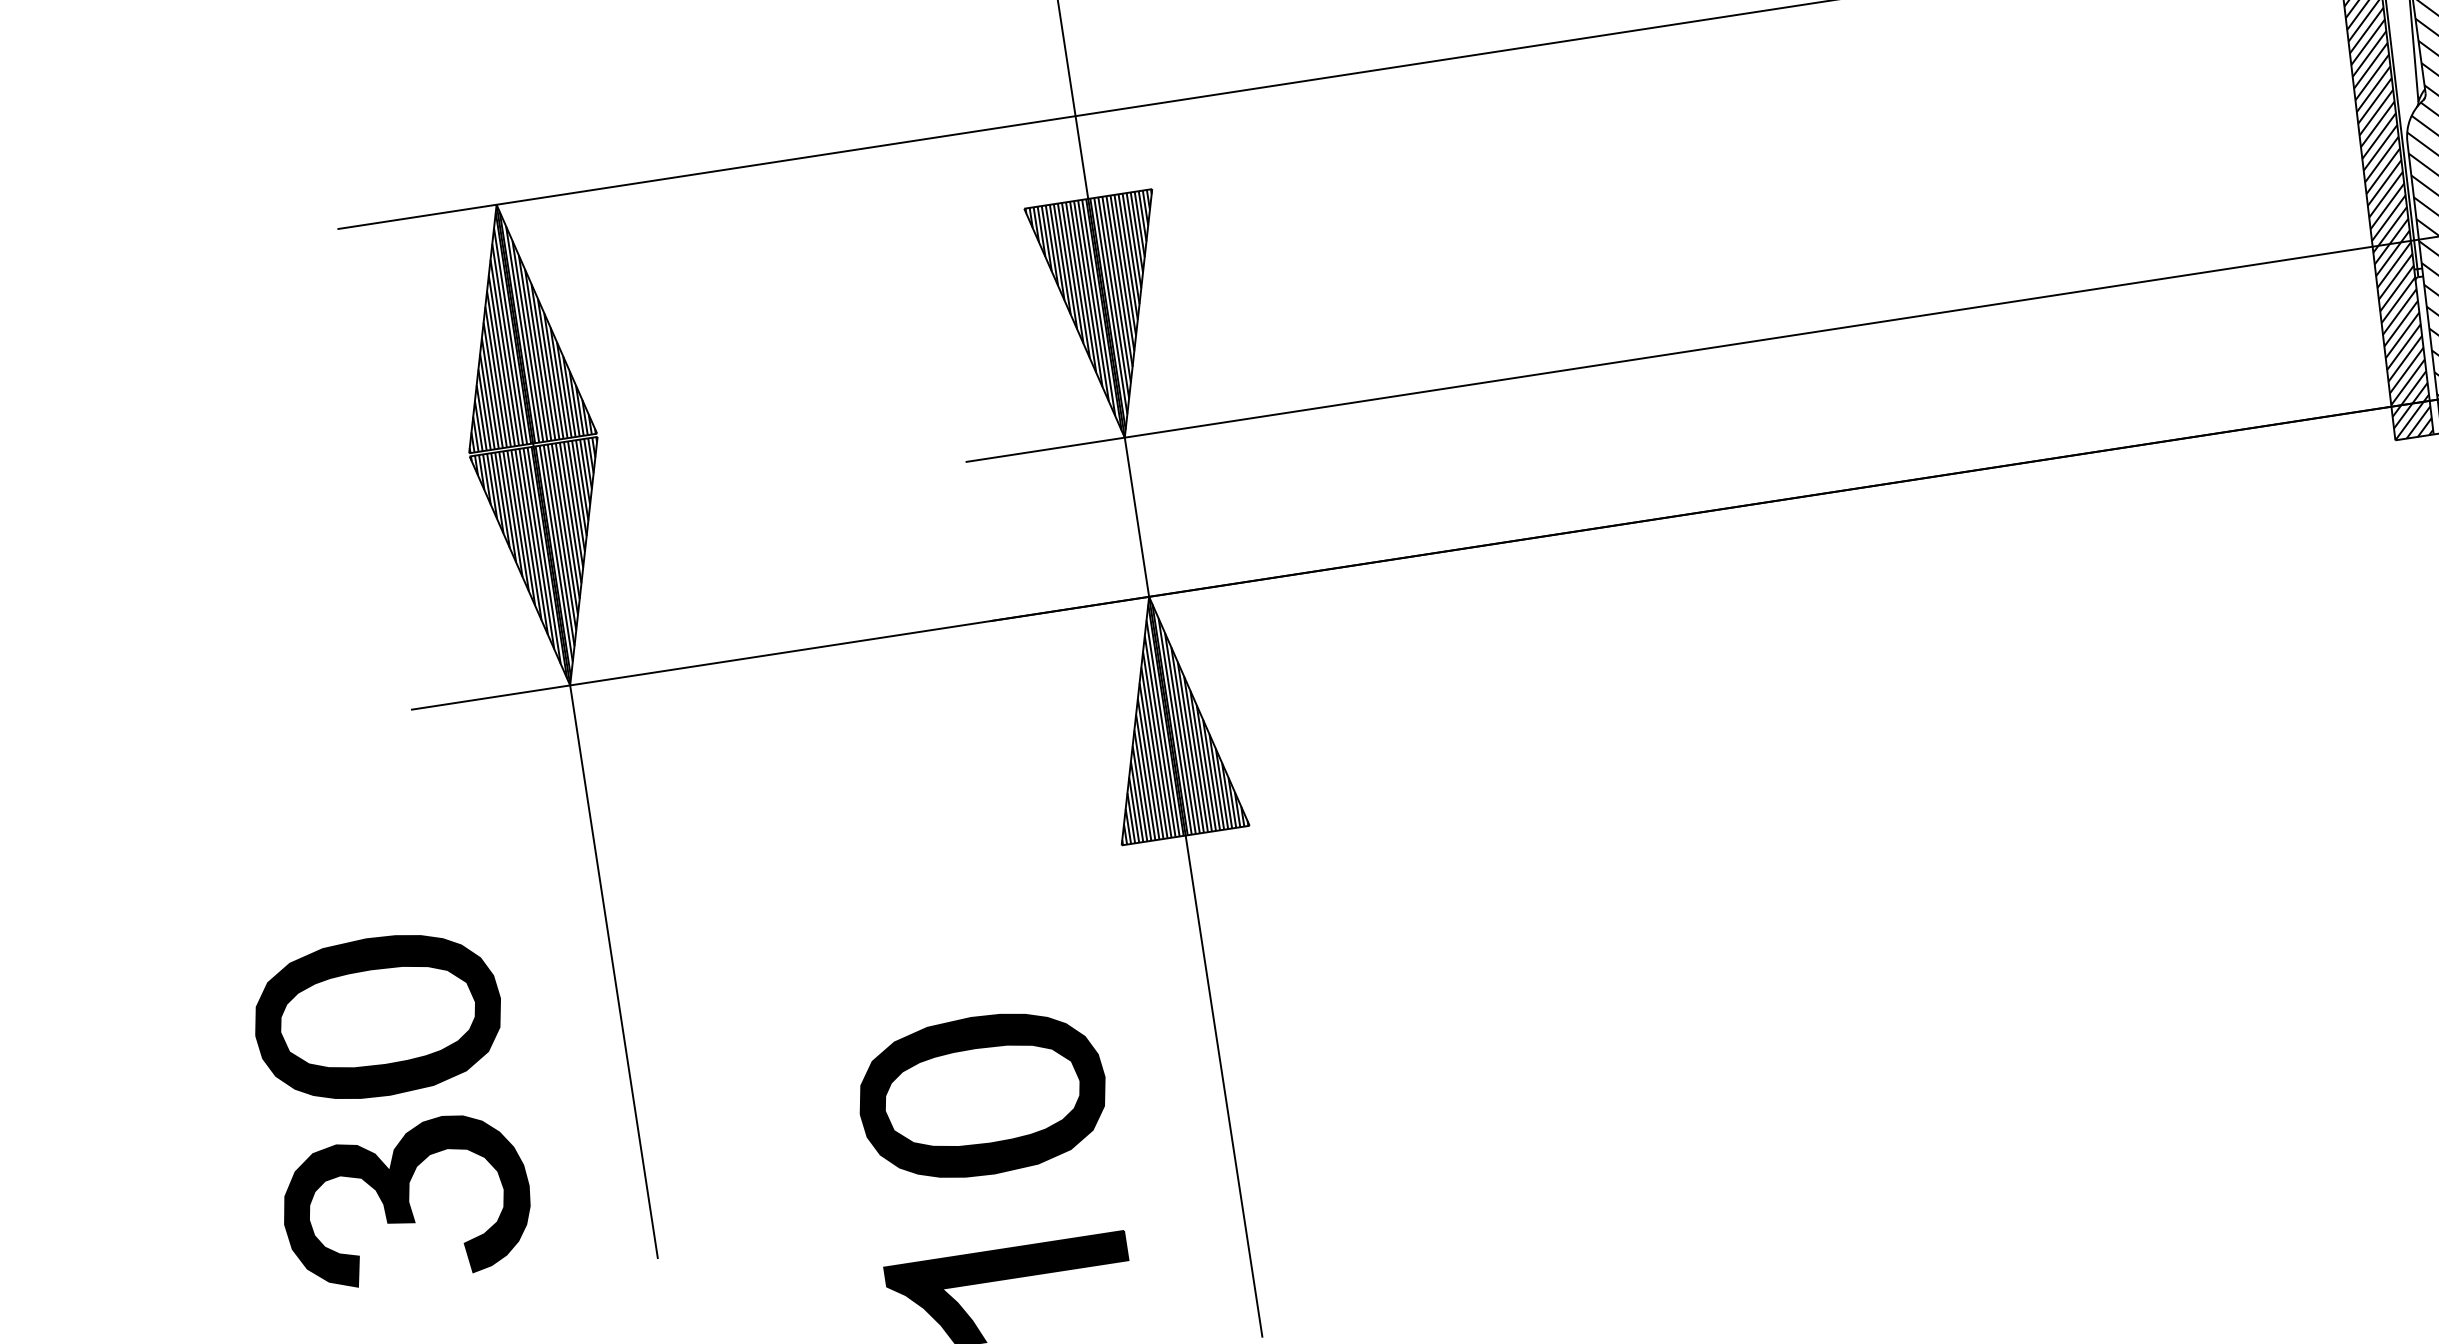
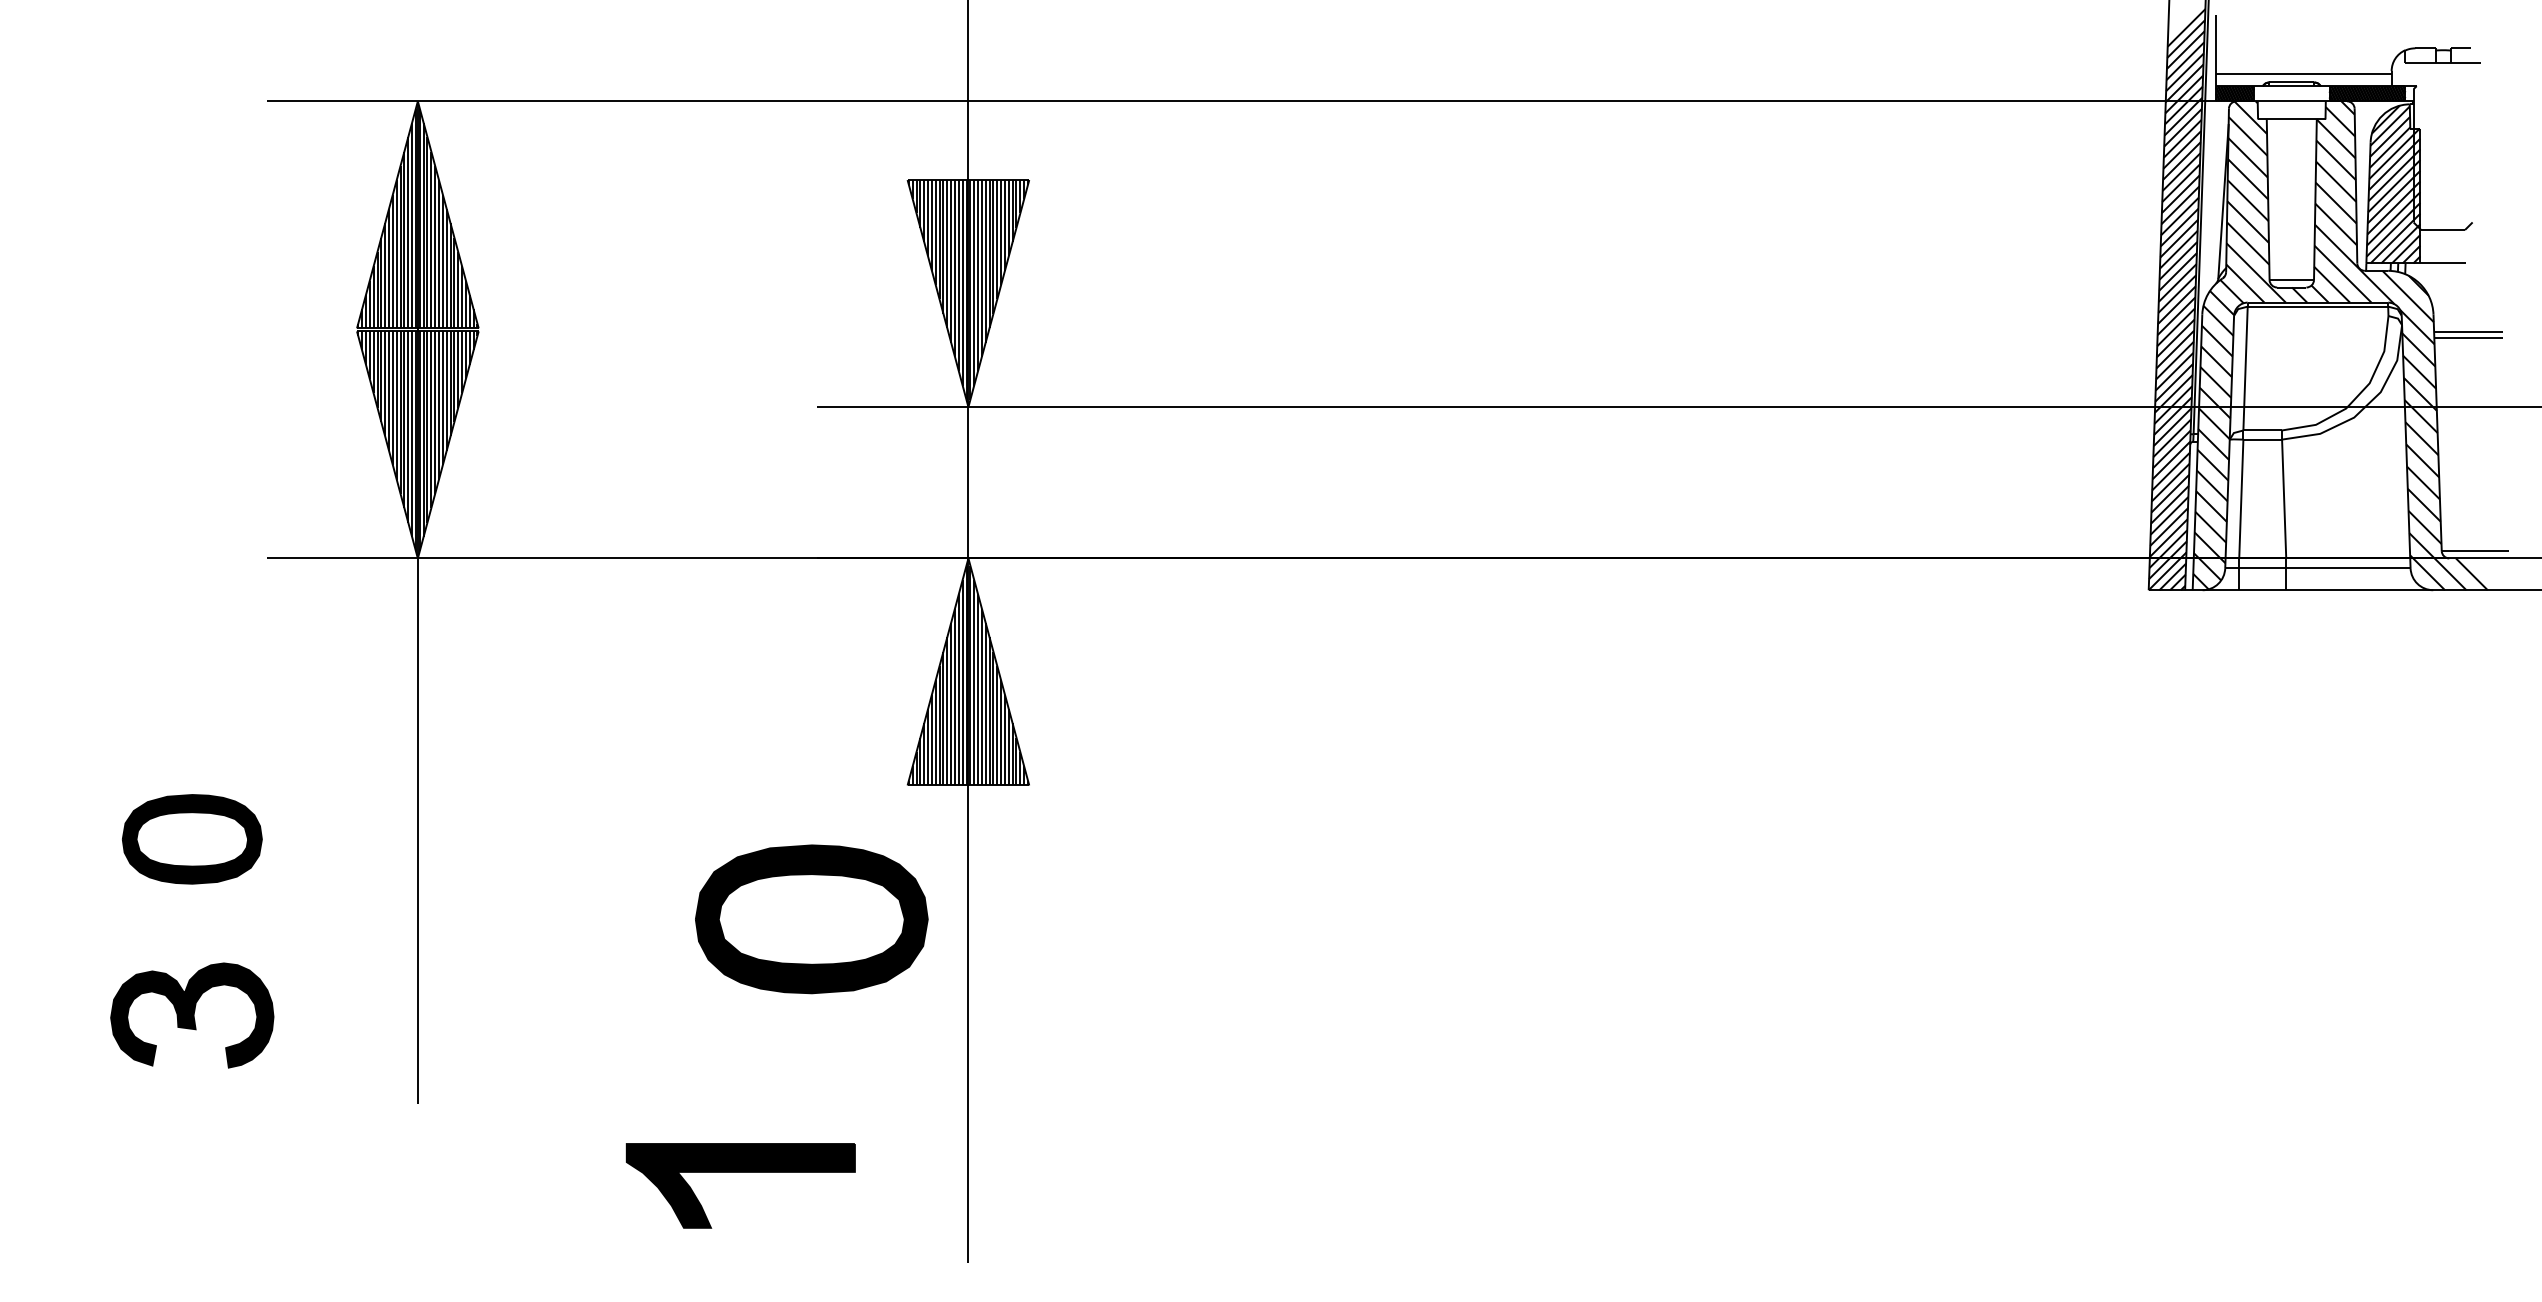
part: (378, 1017) -> (192, 839), size x0.6
part: (982, 1095) -> (811, 919), moved
part: (406, 1202) -> (192, 1015), size x0.7

